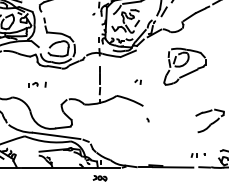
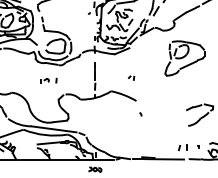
part: (184, 66) -> (184, 58), moved
part: (37, 84) -> (48, 80), moved
part: (198, 154) -> (188, 147), size x1.6

